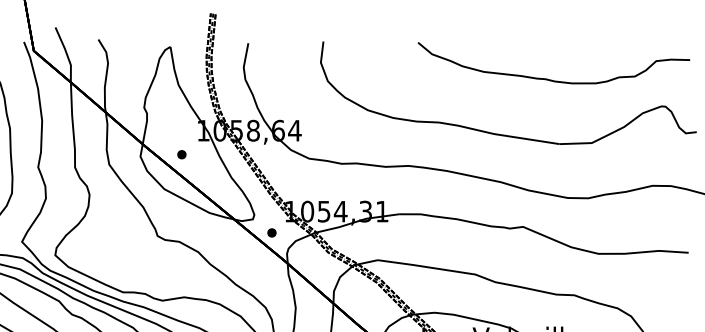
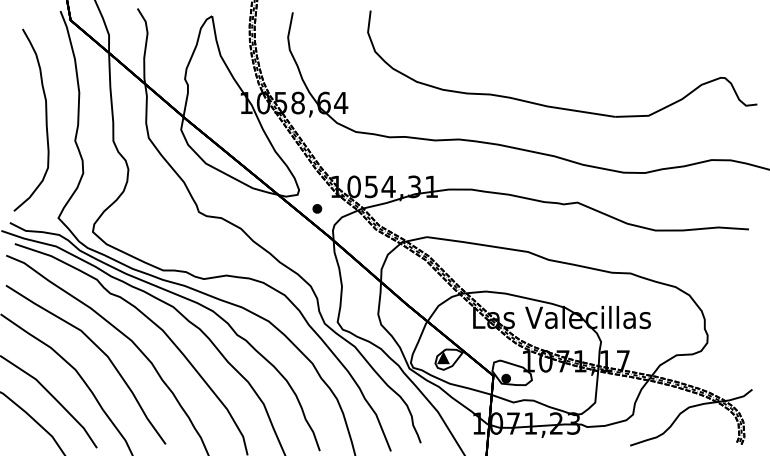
curve: (550, 79) -> (605, 49), removed
part: (181, 154) -> (223, 127), removed

